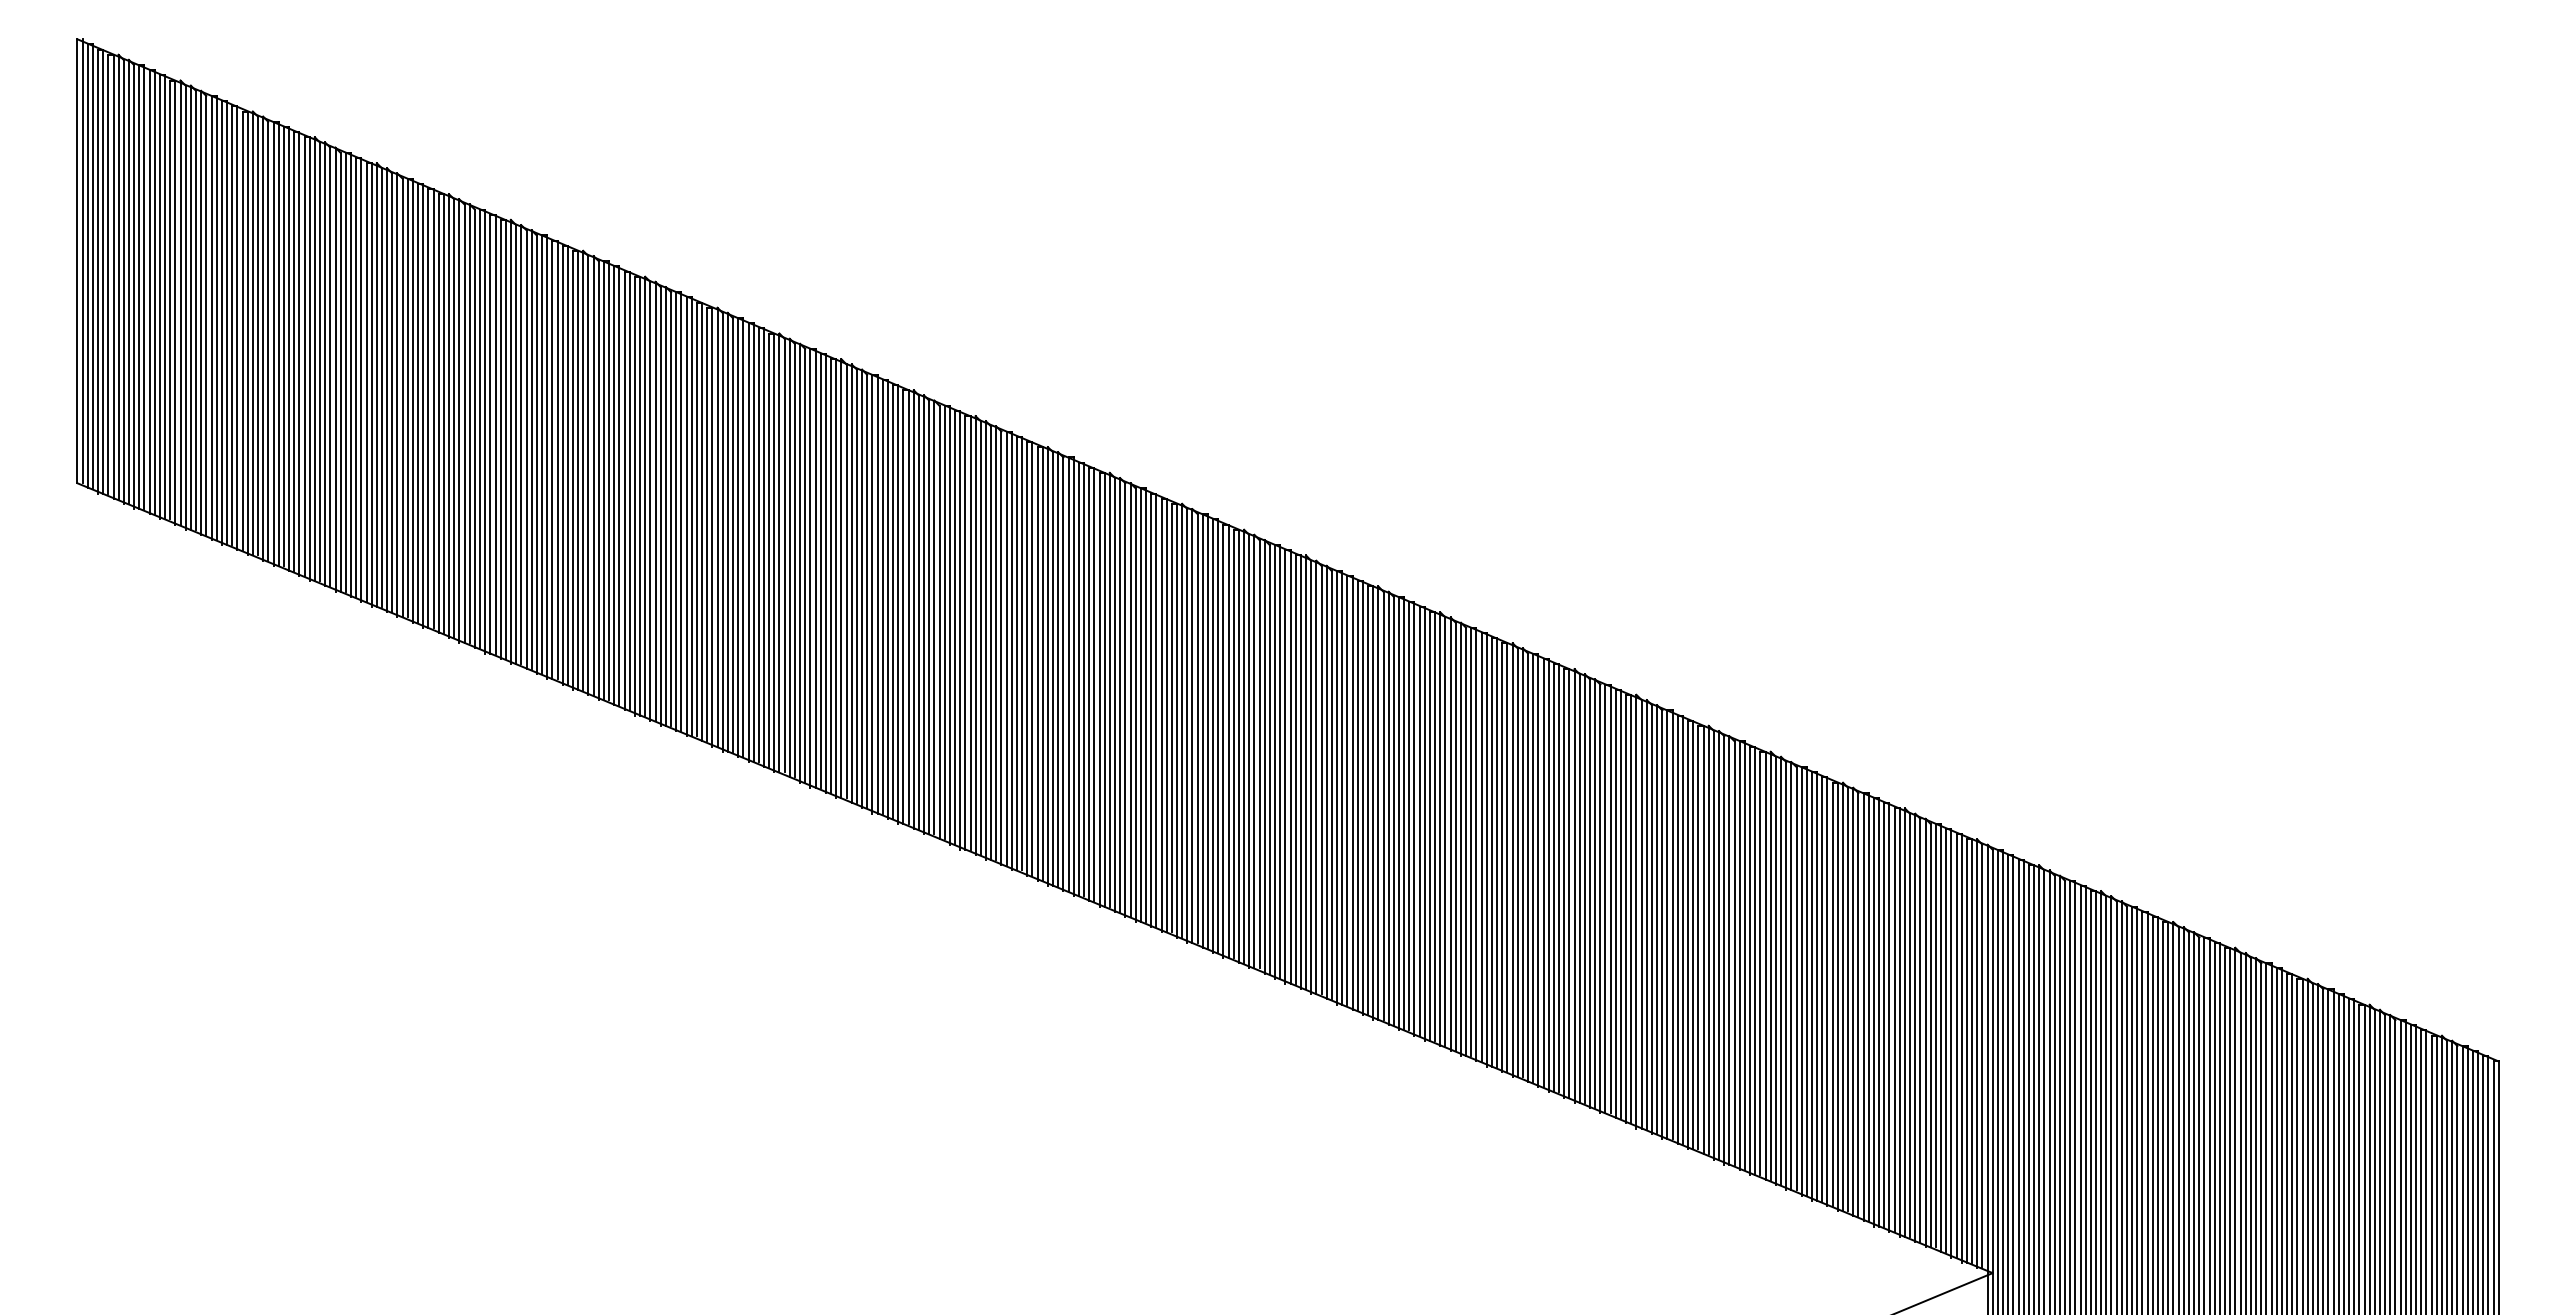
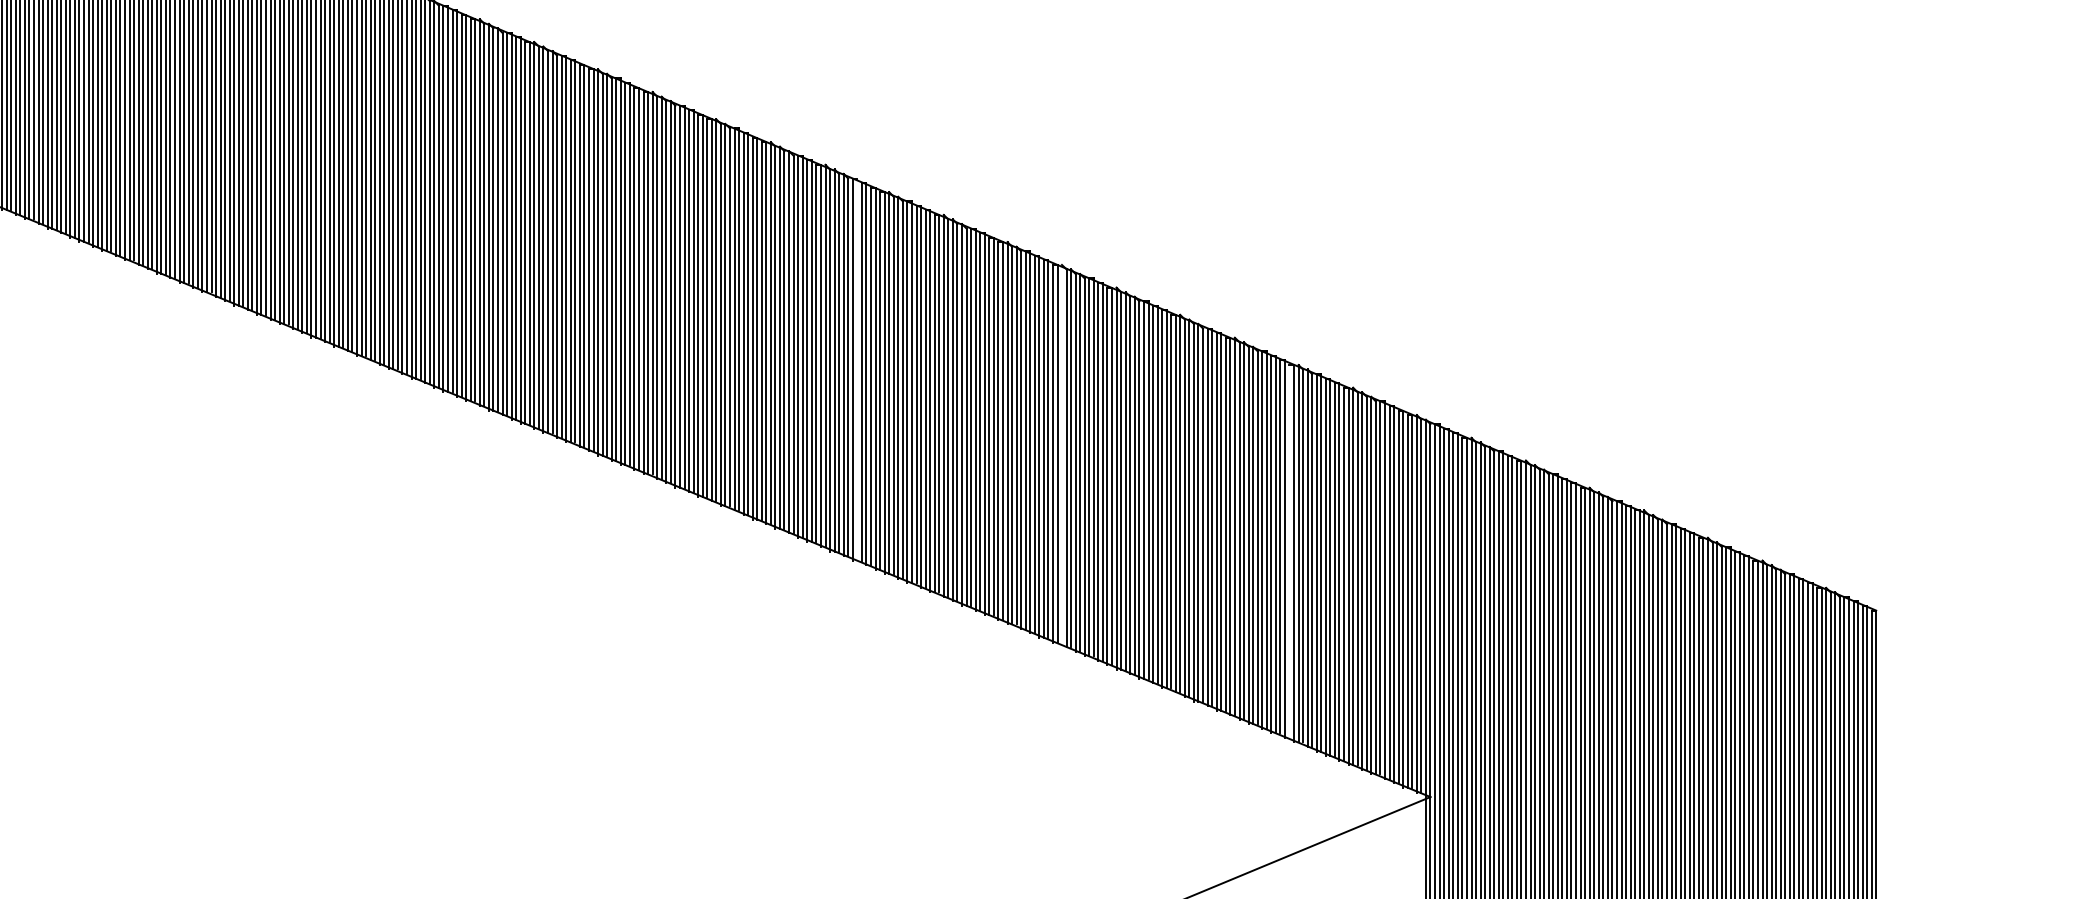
line: (1342, 787) -> (857, 369), removed
line: (1574, 885) -> (1061, 455), removed
line: (1832, 994) -> (1289, 551), removed

